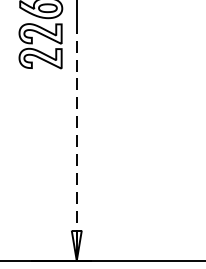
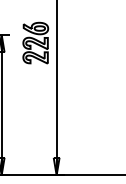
line: (76, 145) -> (56, 108), dashed -> solid

